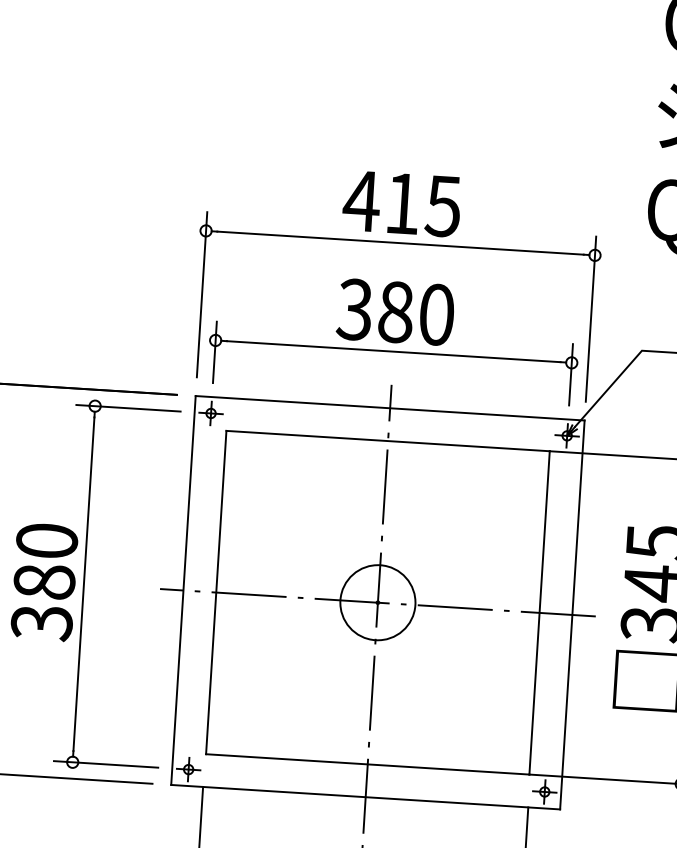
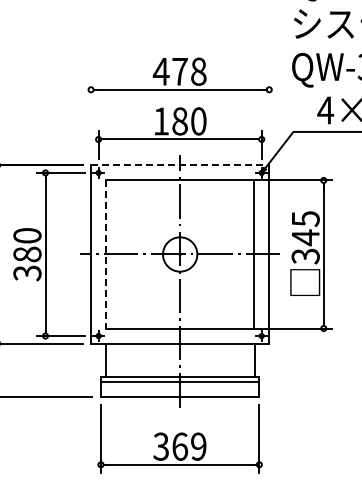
text: (423, 204) -> (189, 71), 415 -> 478
line: (203, 293) -> (91, 118), removed
text: (353, 309) -> (160, 121), 380 -> 180
line: (591, 318) -> (269, 118), removed
line: (390, 408) -> (180, 165), solid -> dashed
line: (217, 592) -> (106, 254), solid -> dashed

